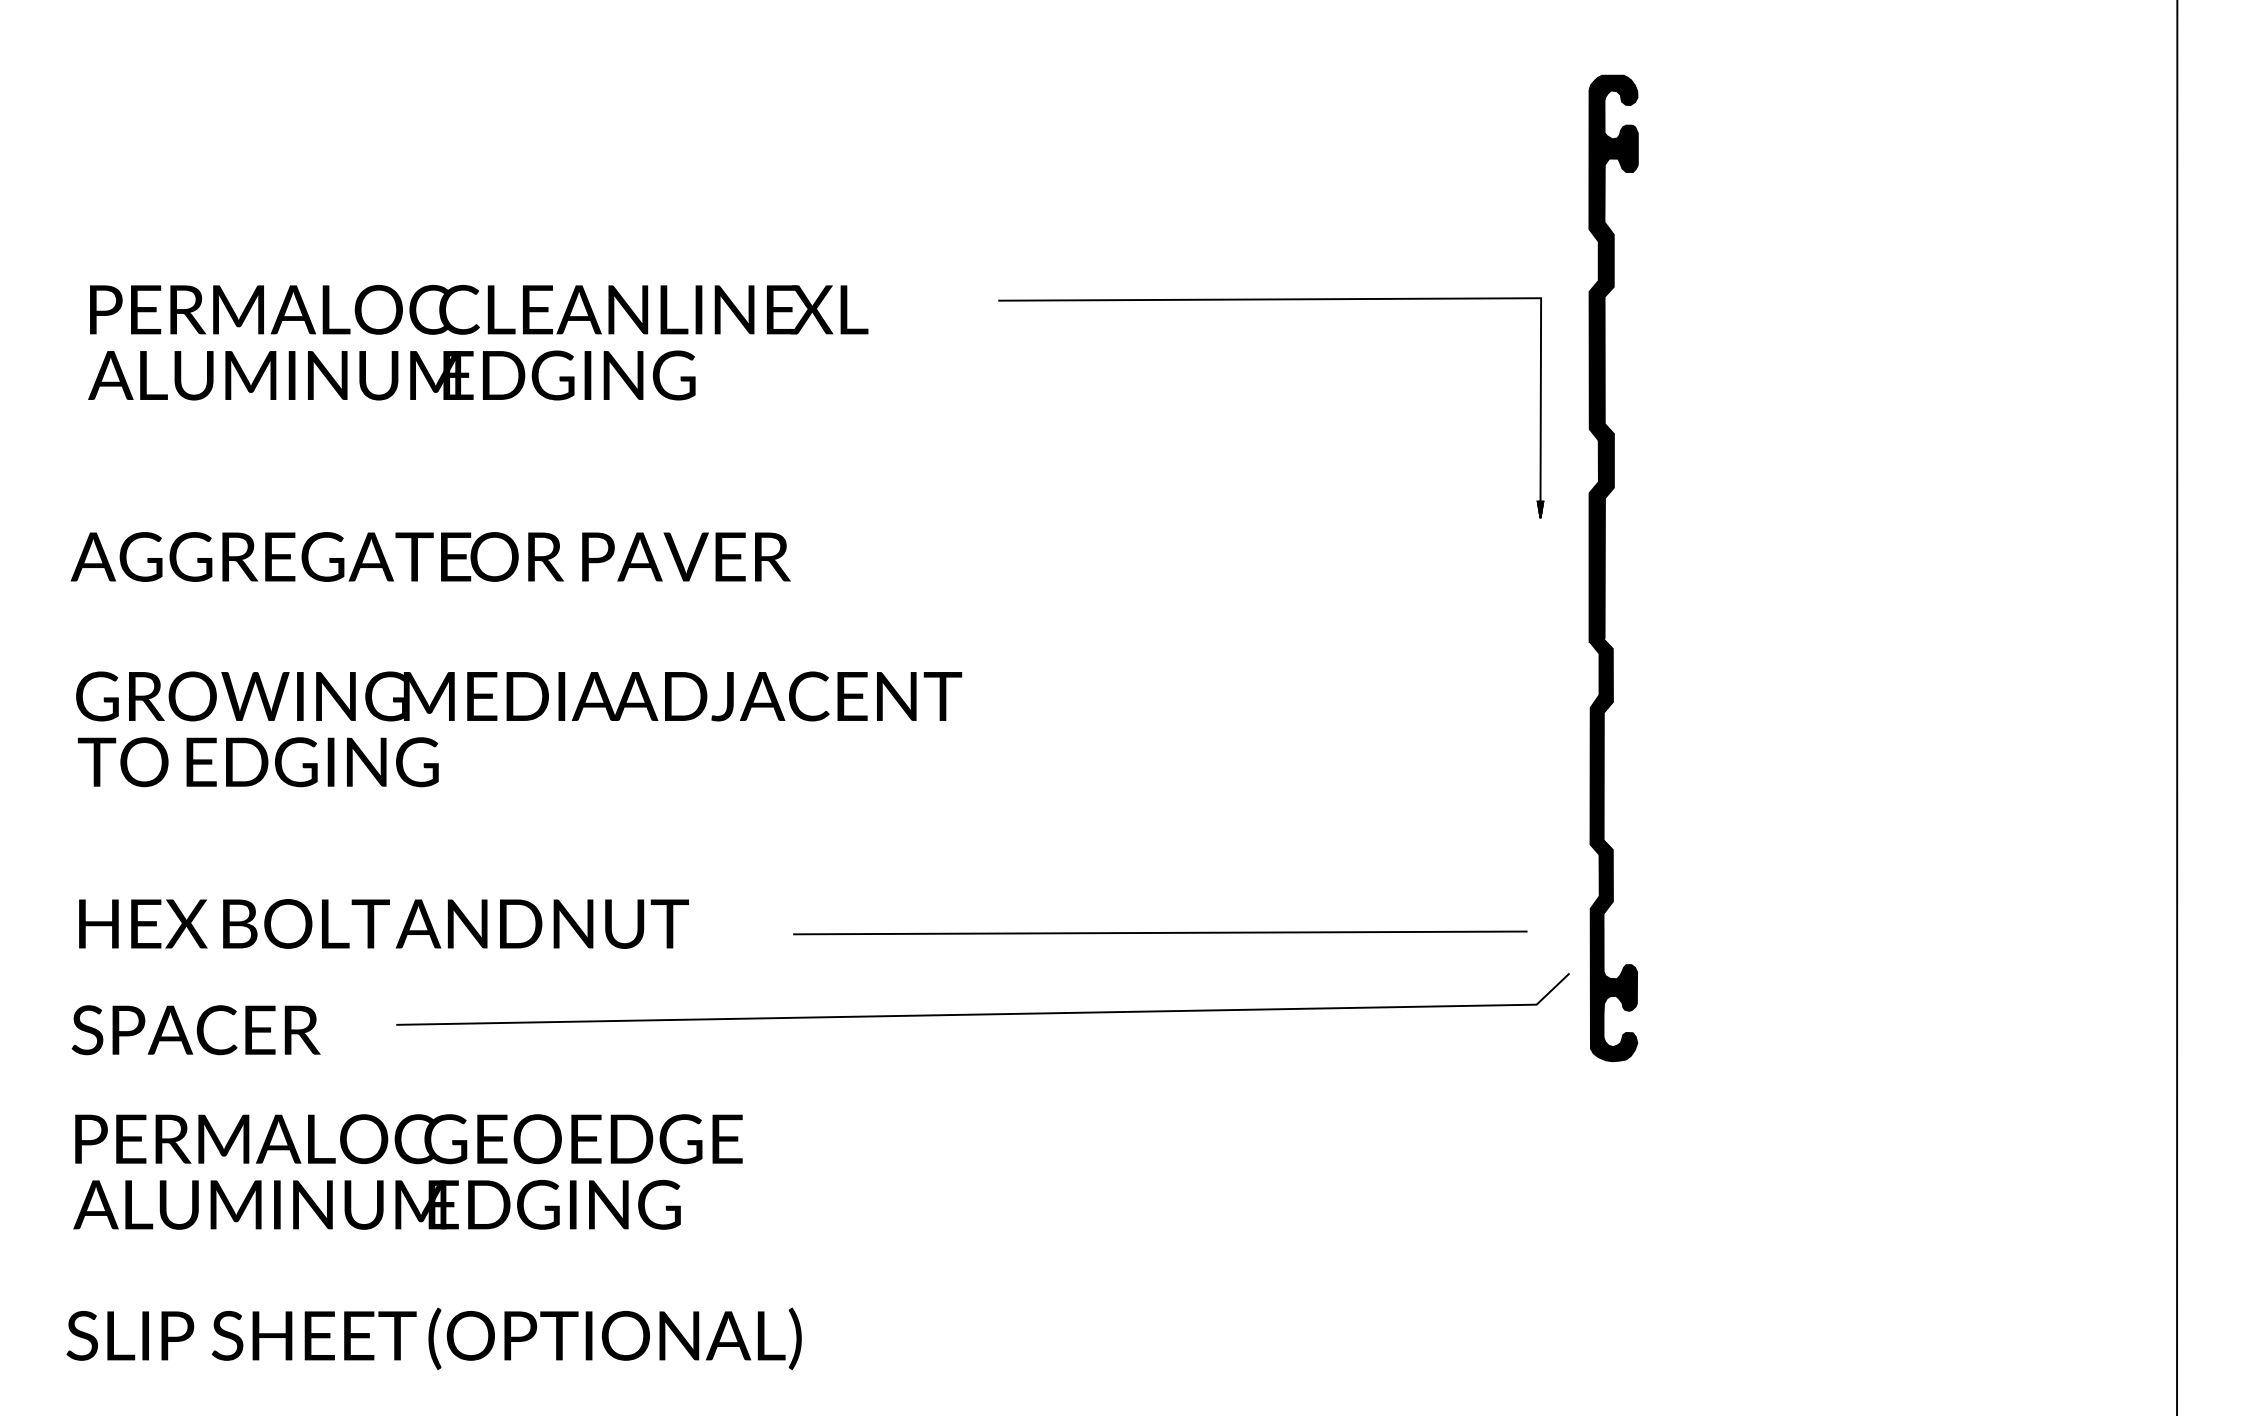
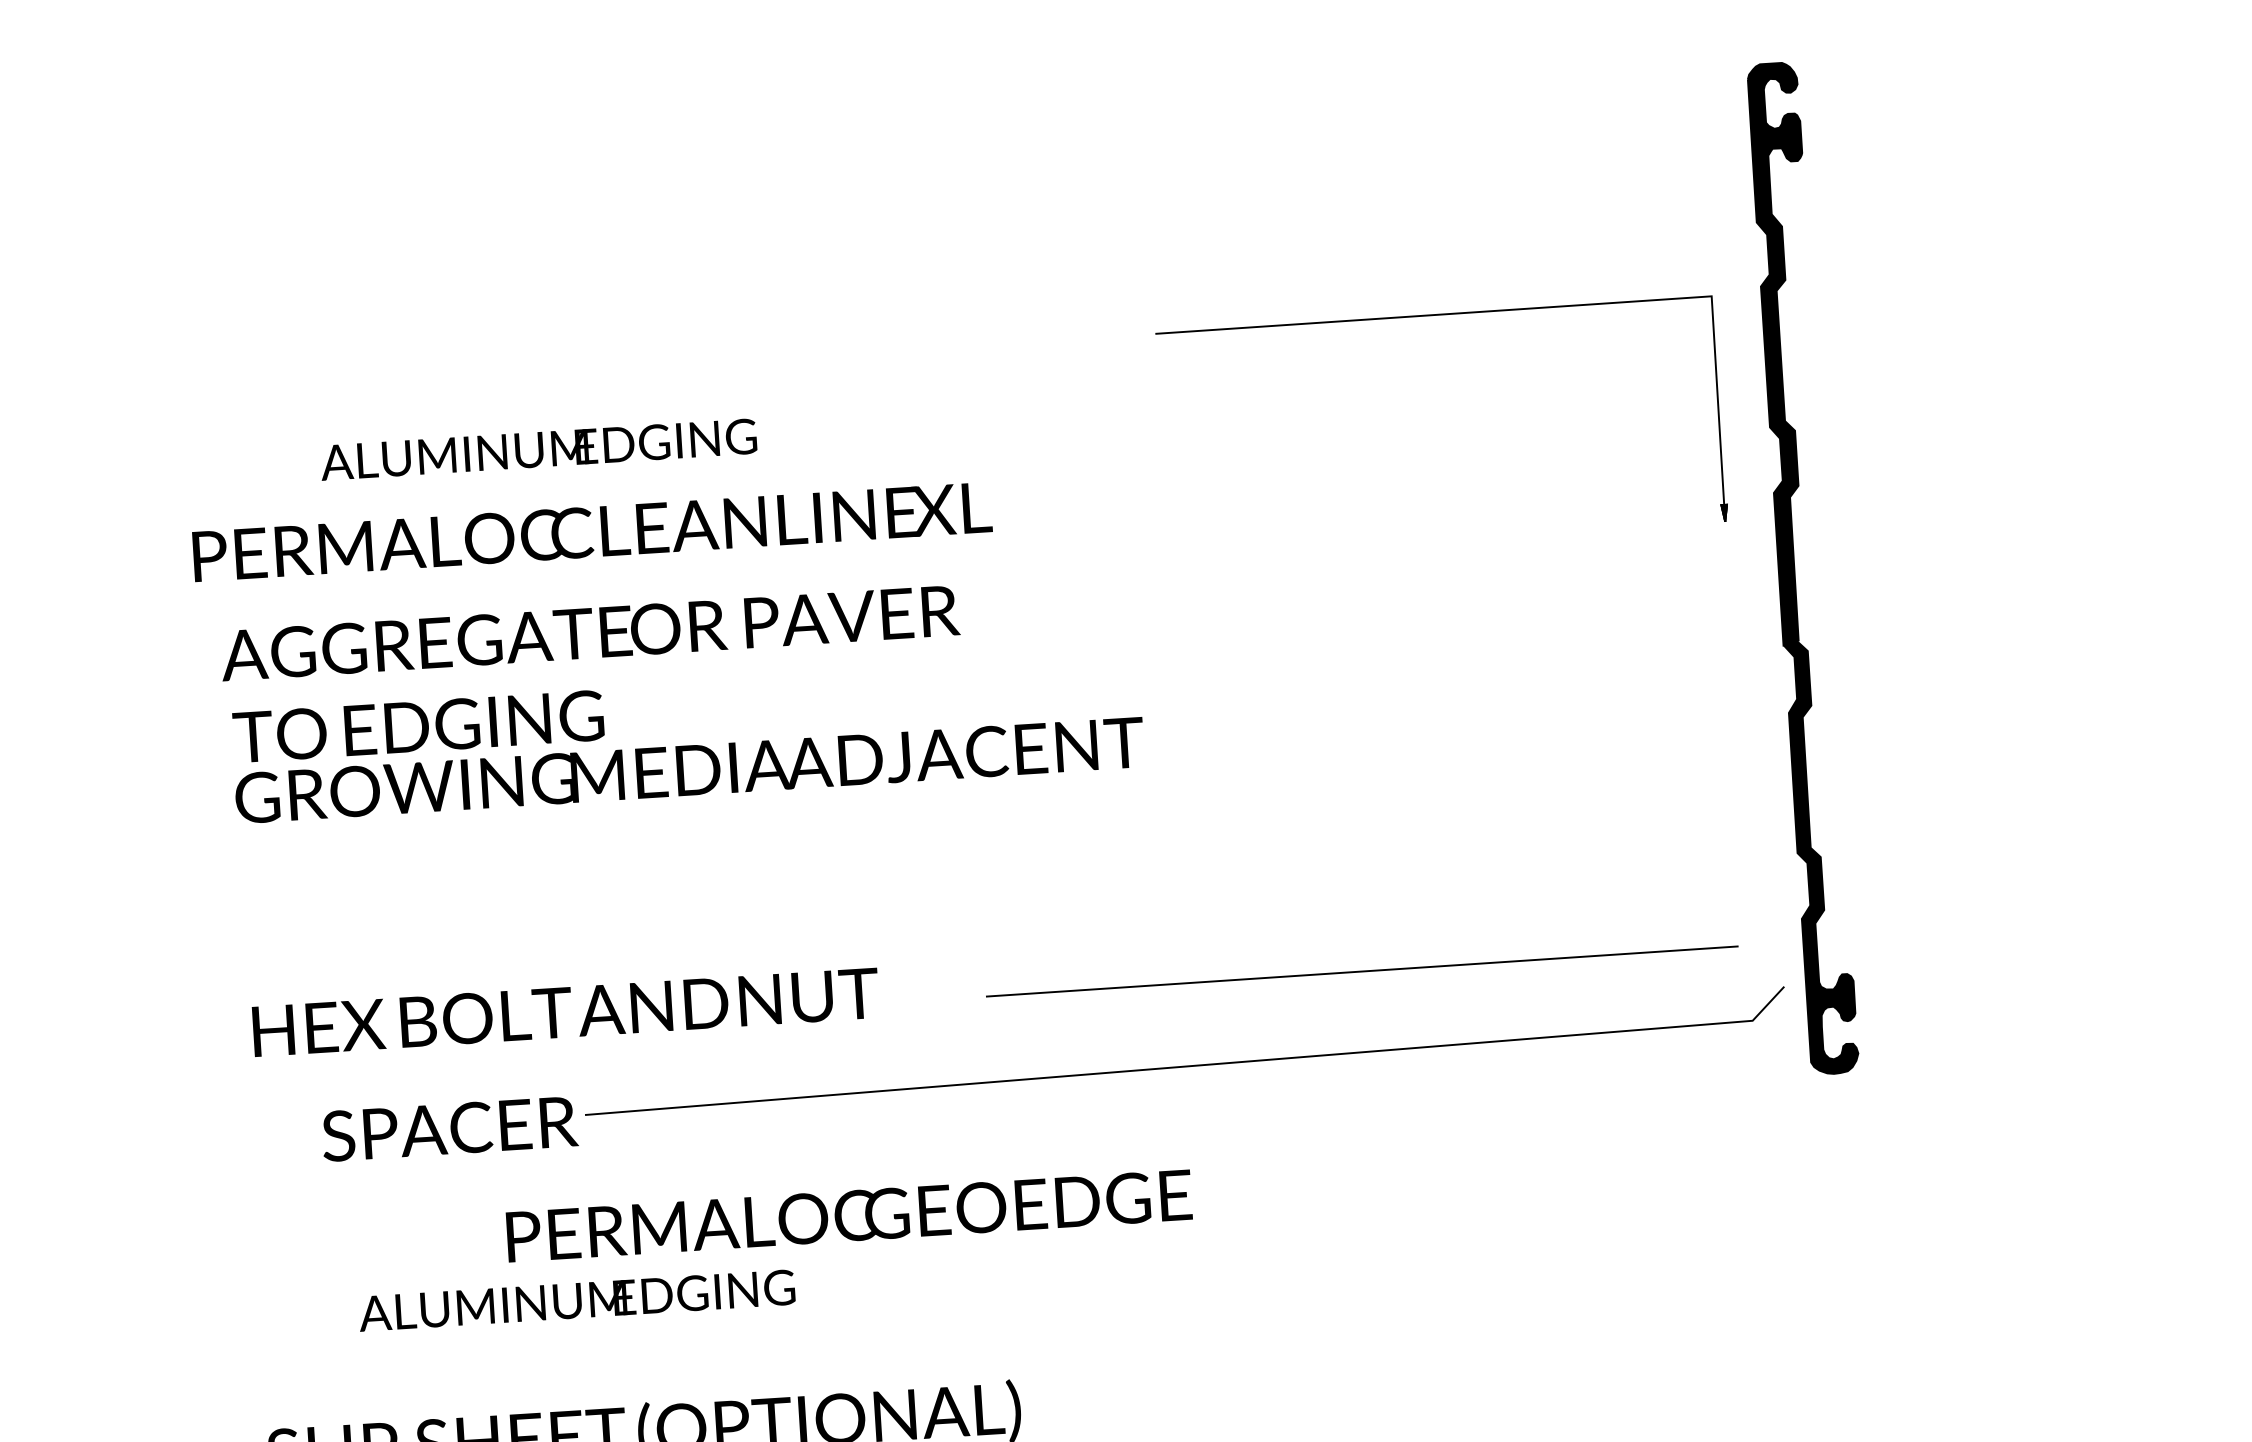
part: (487, 309) -> (600, 531), moved
part: (391, 375) -> (538, 449), size x0.7
part: (258, 762) -> (418, 726), moved
part: (195, 1030) -> (449, 1129), moved
part: (408, 1139) -> (848, 1216), moved
part: (376, 1204) -> (576, 1300), size x0.7

